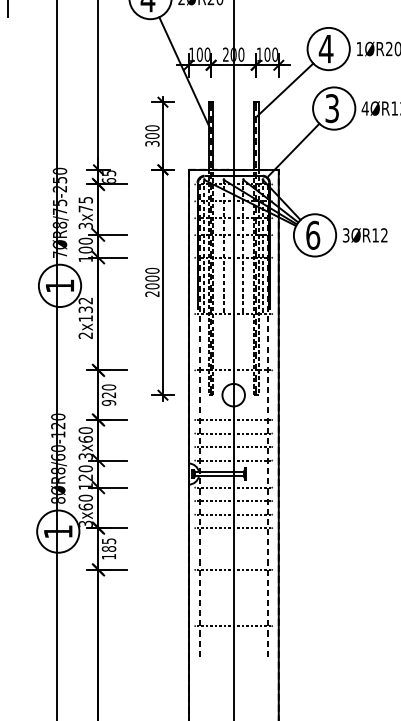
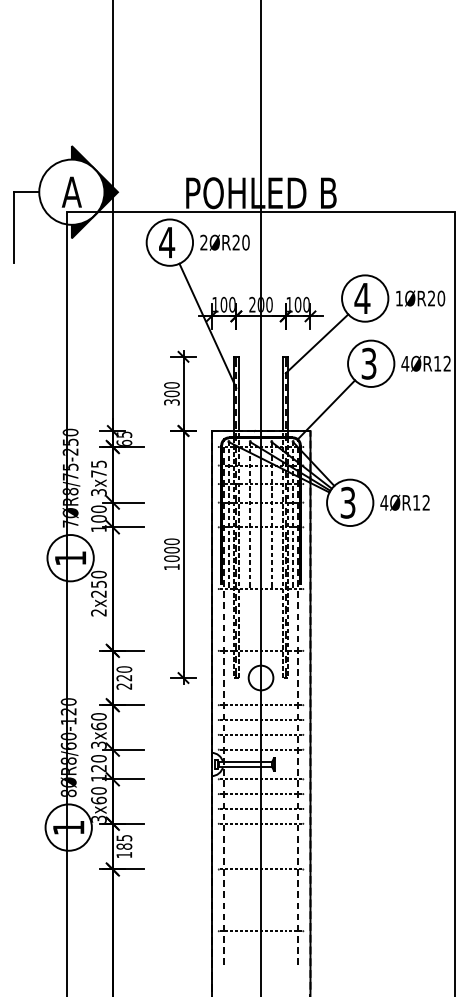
text: (312, 235) -> (347, 502), 6 -> 3
text: (346, 235) -> (384, 502), 3ØR12 -> 4ØR12
text: (152, 294) -> (171, 567), 2000 -> 1000
text: (85, 308) -> (98, 583), 2x132 -> 2x250
text: (109, 402) -> (124, 686), 920 -> 220

